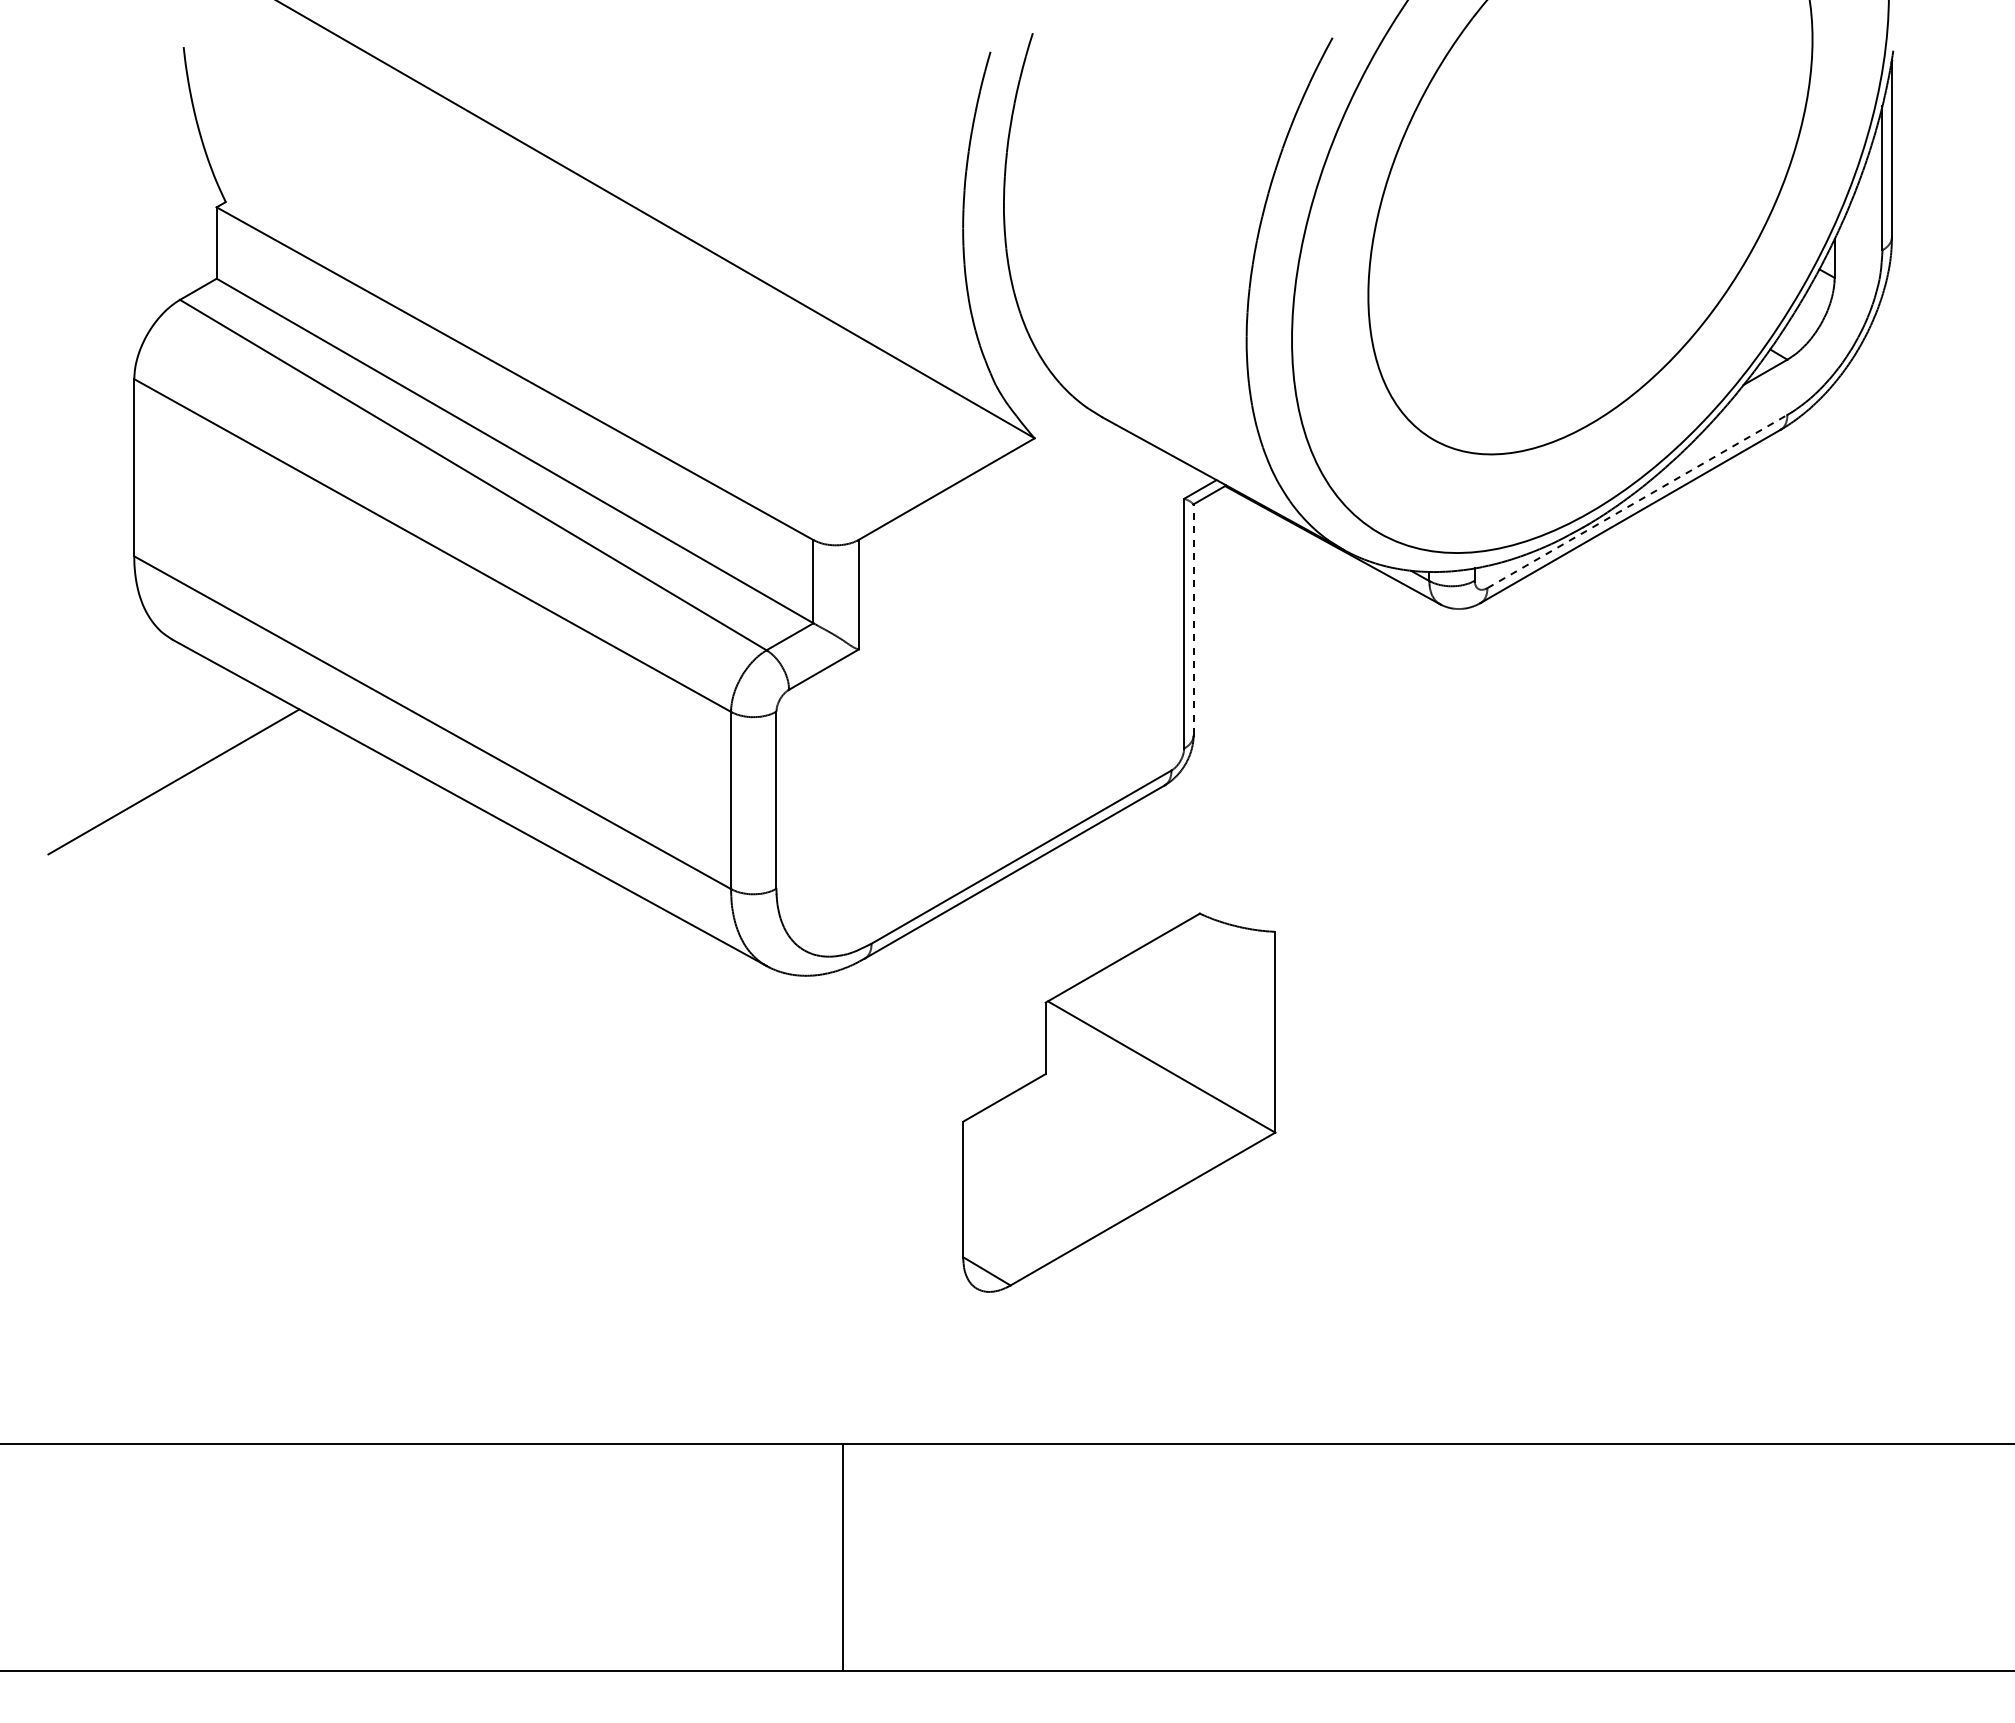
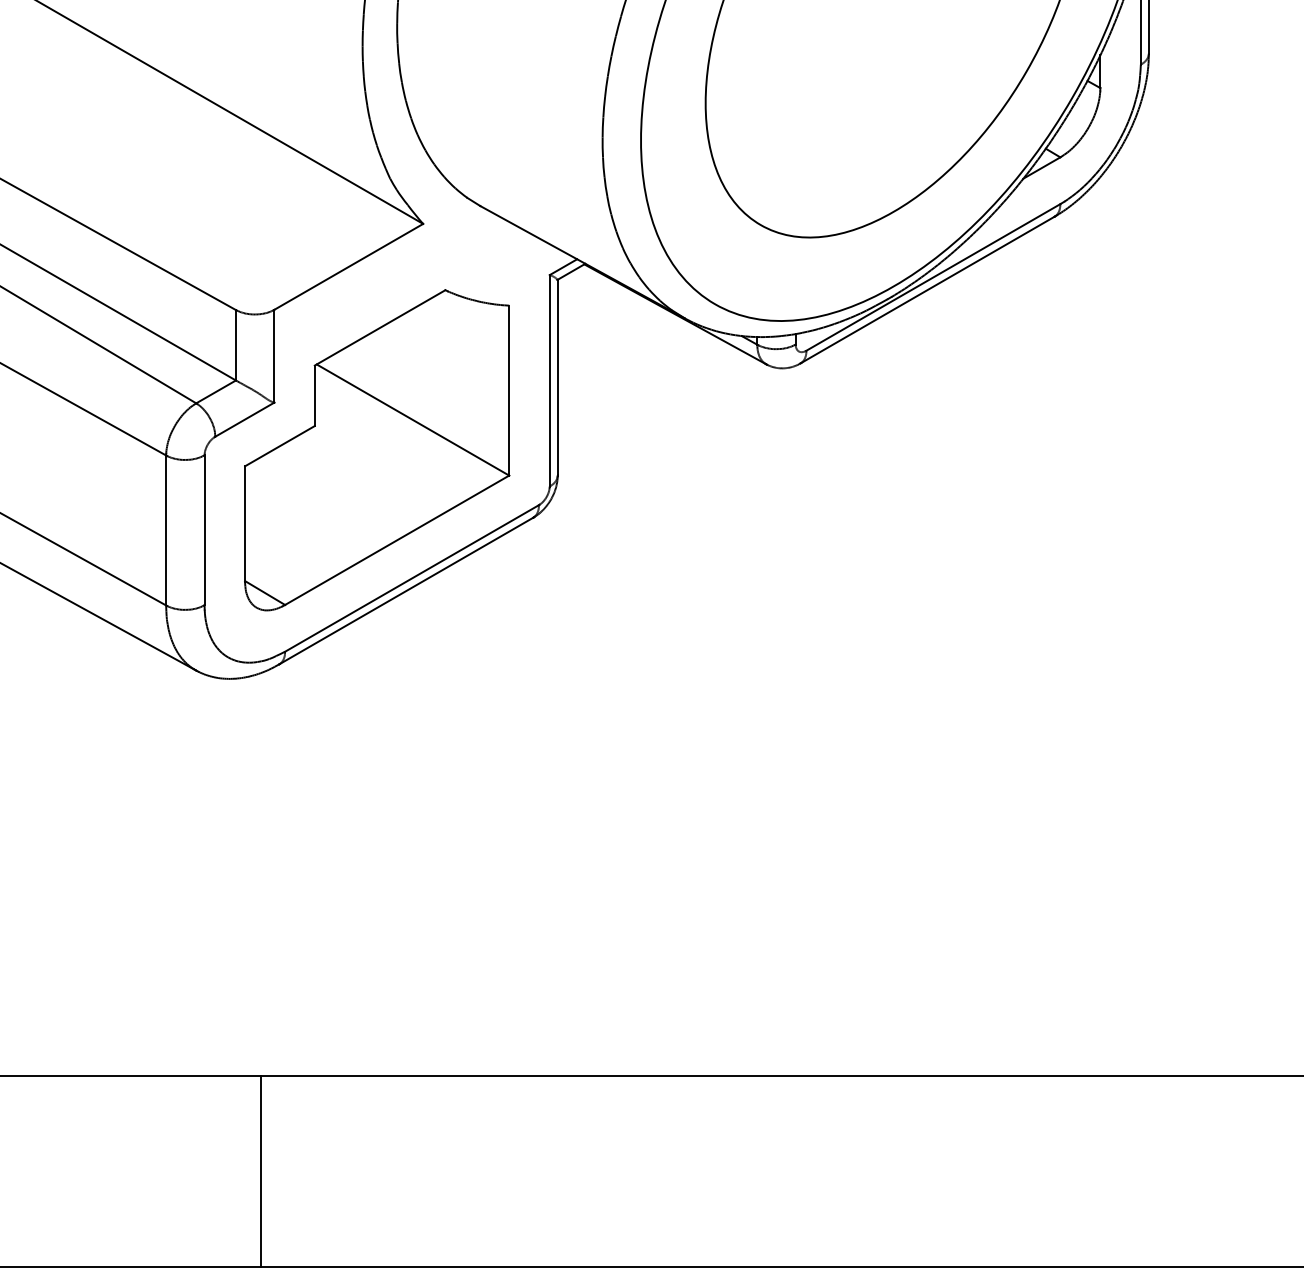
line: (1637, 501) -> (933, 277), dashed -> solid
line: (1193, 619) -> (557, 377), dashed -> solid
part: (1119, 1102) -> (377, 450), moved

